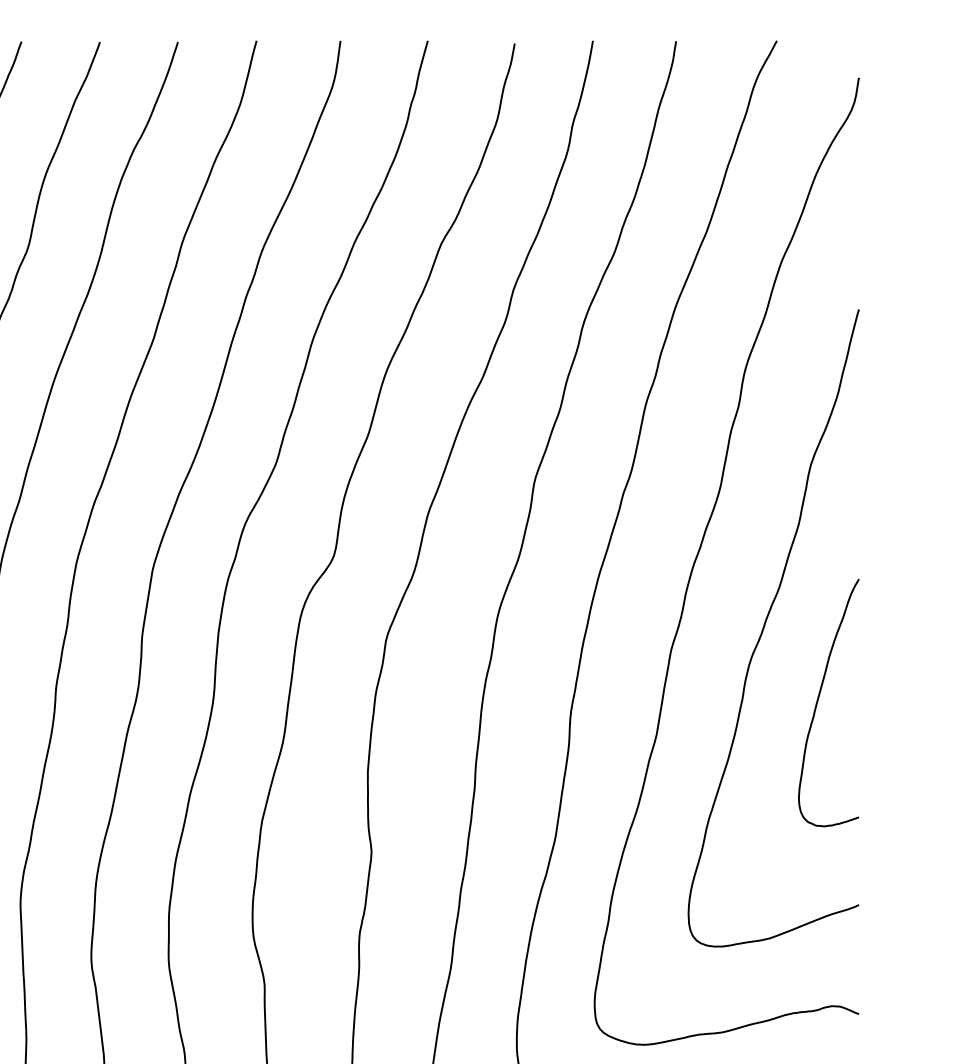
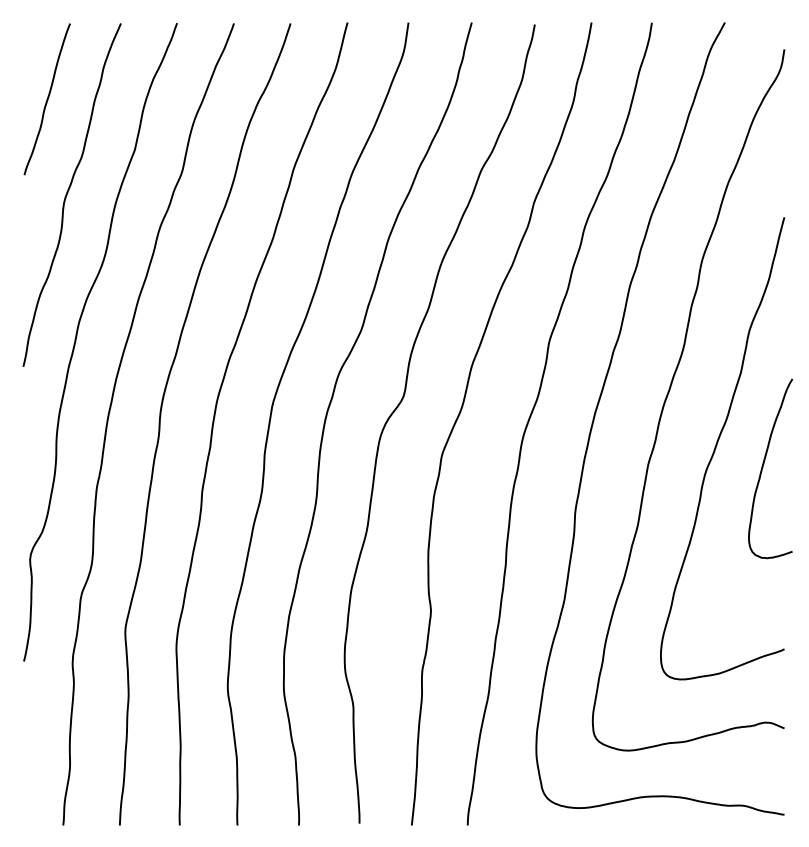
curve: (819, 701) -> (763, 467), moved

